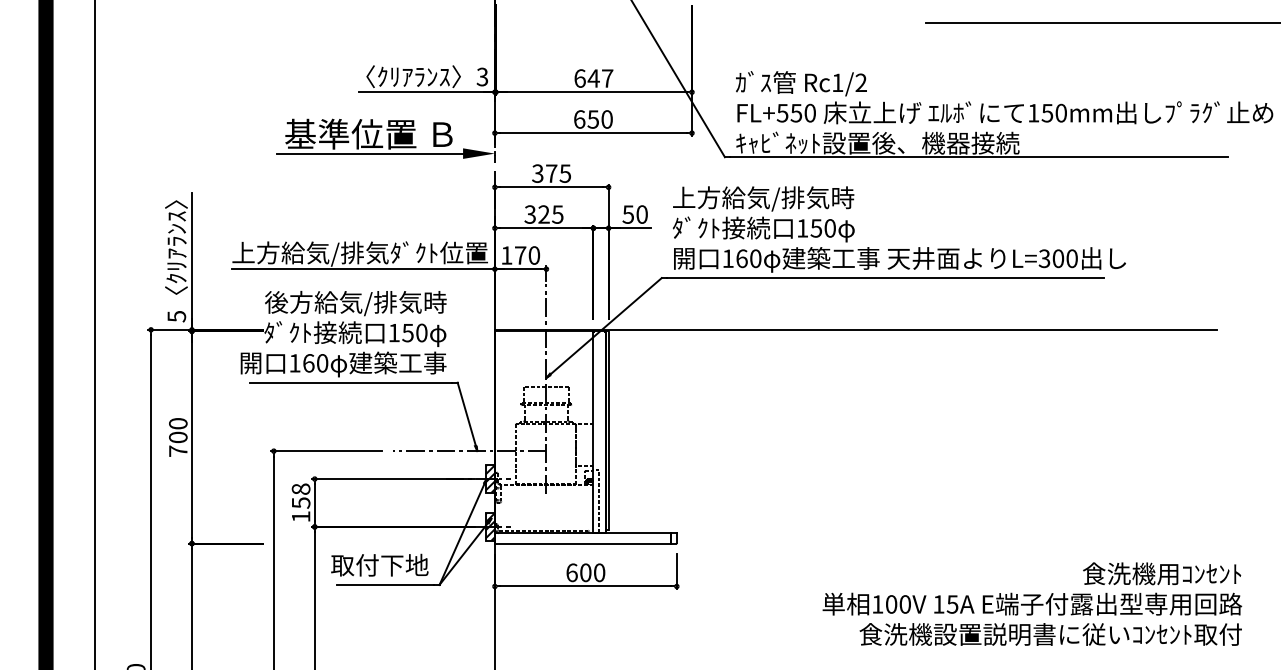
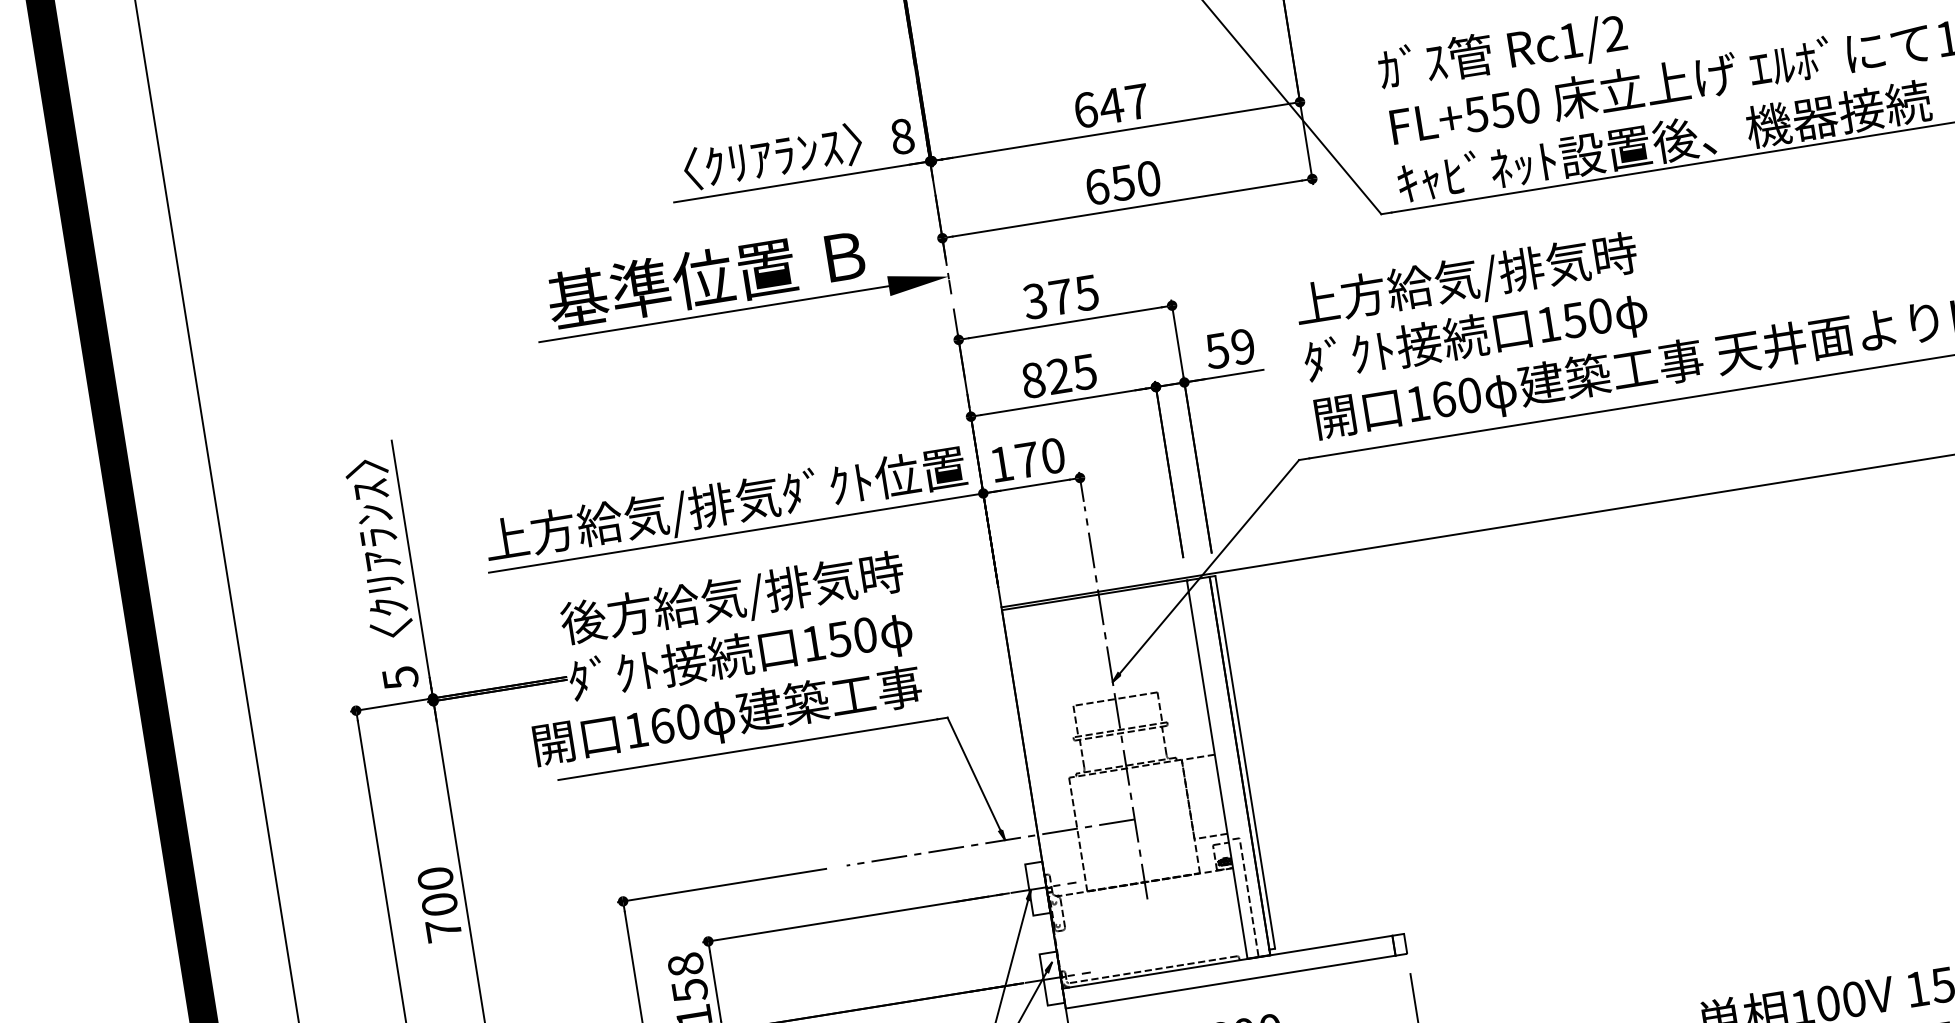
text: (482, 76) -> (902, 135), 3 -> 8
text: (530, 214) -> (1033, 380), 325 -> 825
text: (641, 214) -> (1241, 346), 50 -> 59
hatch: (489, 478) -> (1036, 887), removed
hatch: (489, 526) -> (1050, 978), removed

